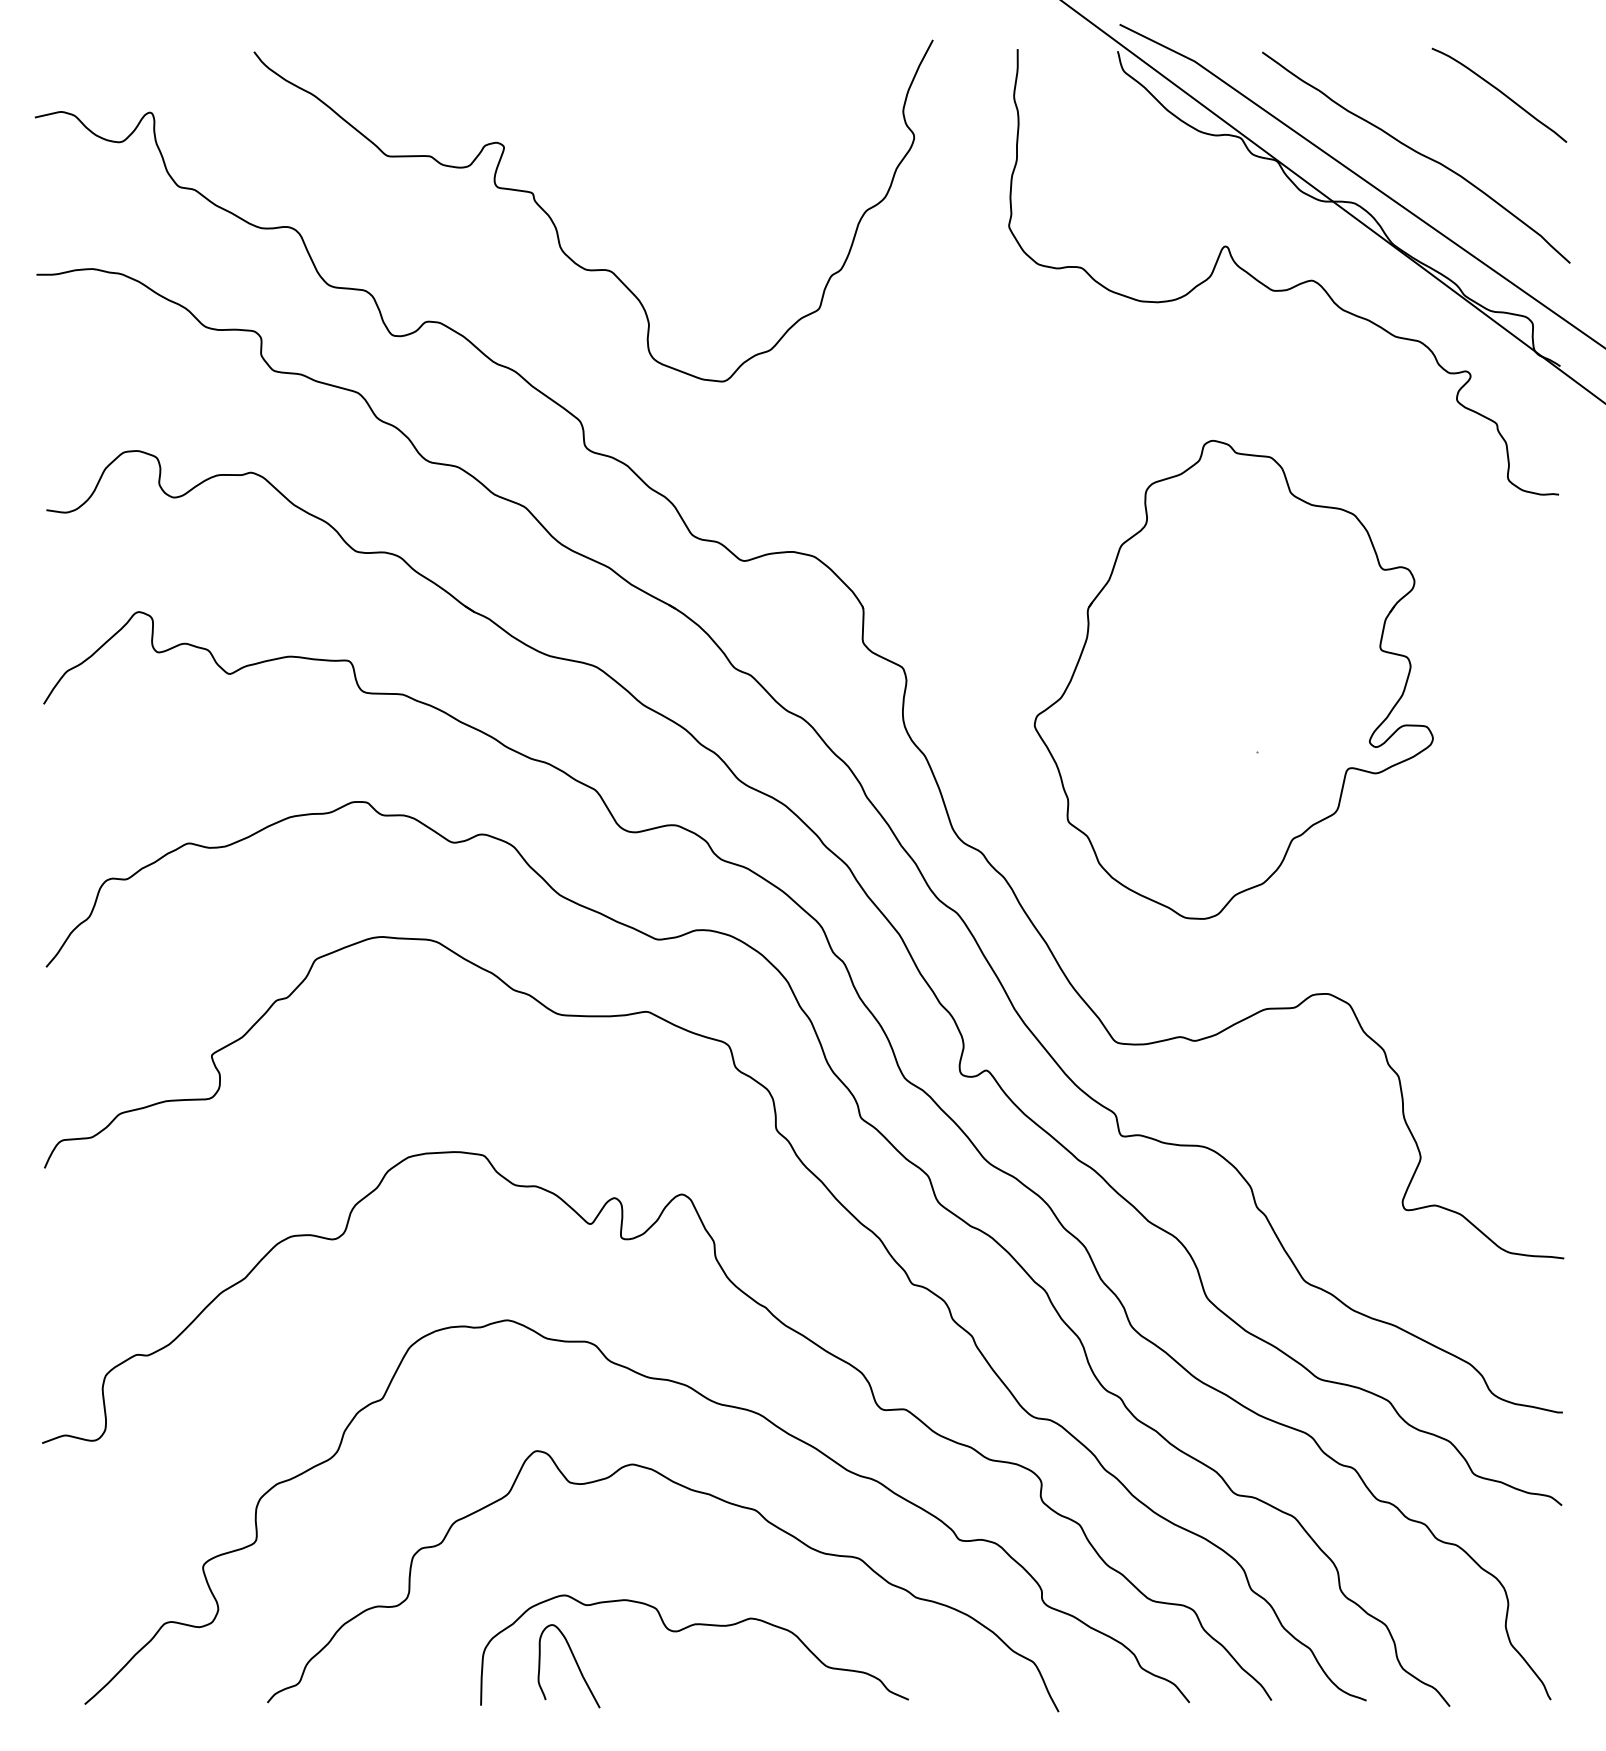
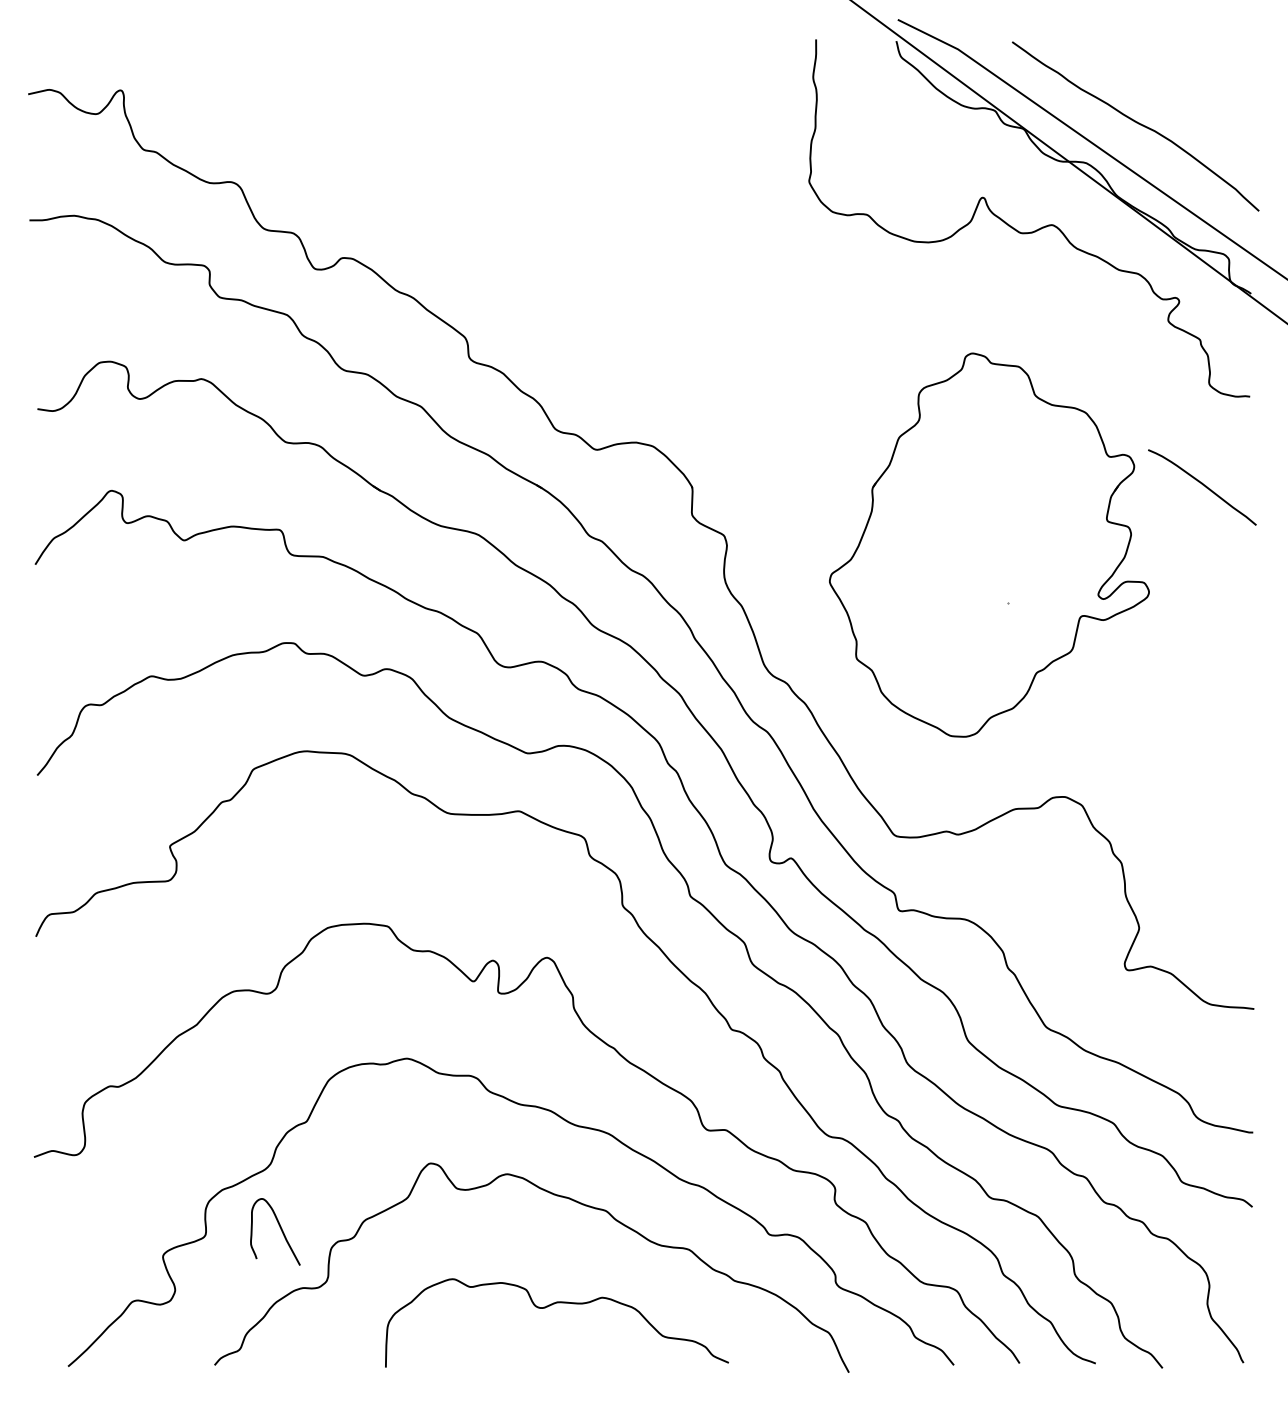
curve: (1499, 92) -> (1202, 485), moved
curve: (556, 226) -> (446, 181), removed
curve: (575, 1663) -> (280, 1229), moved

